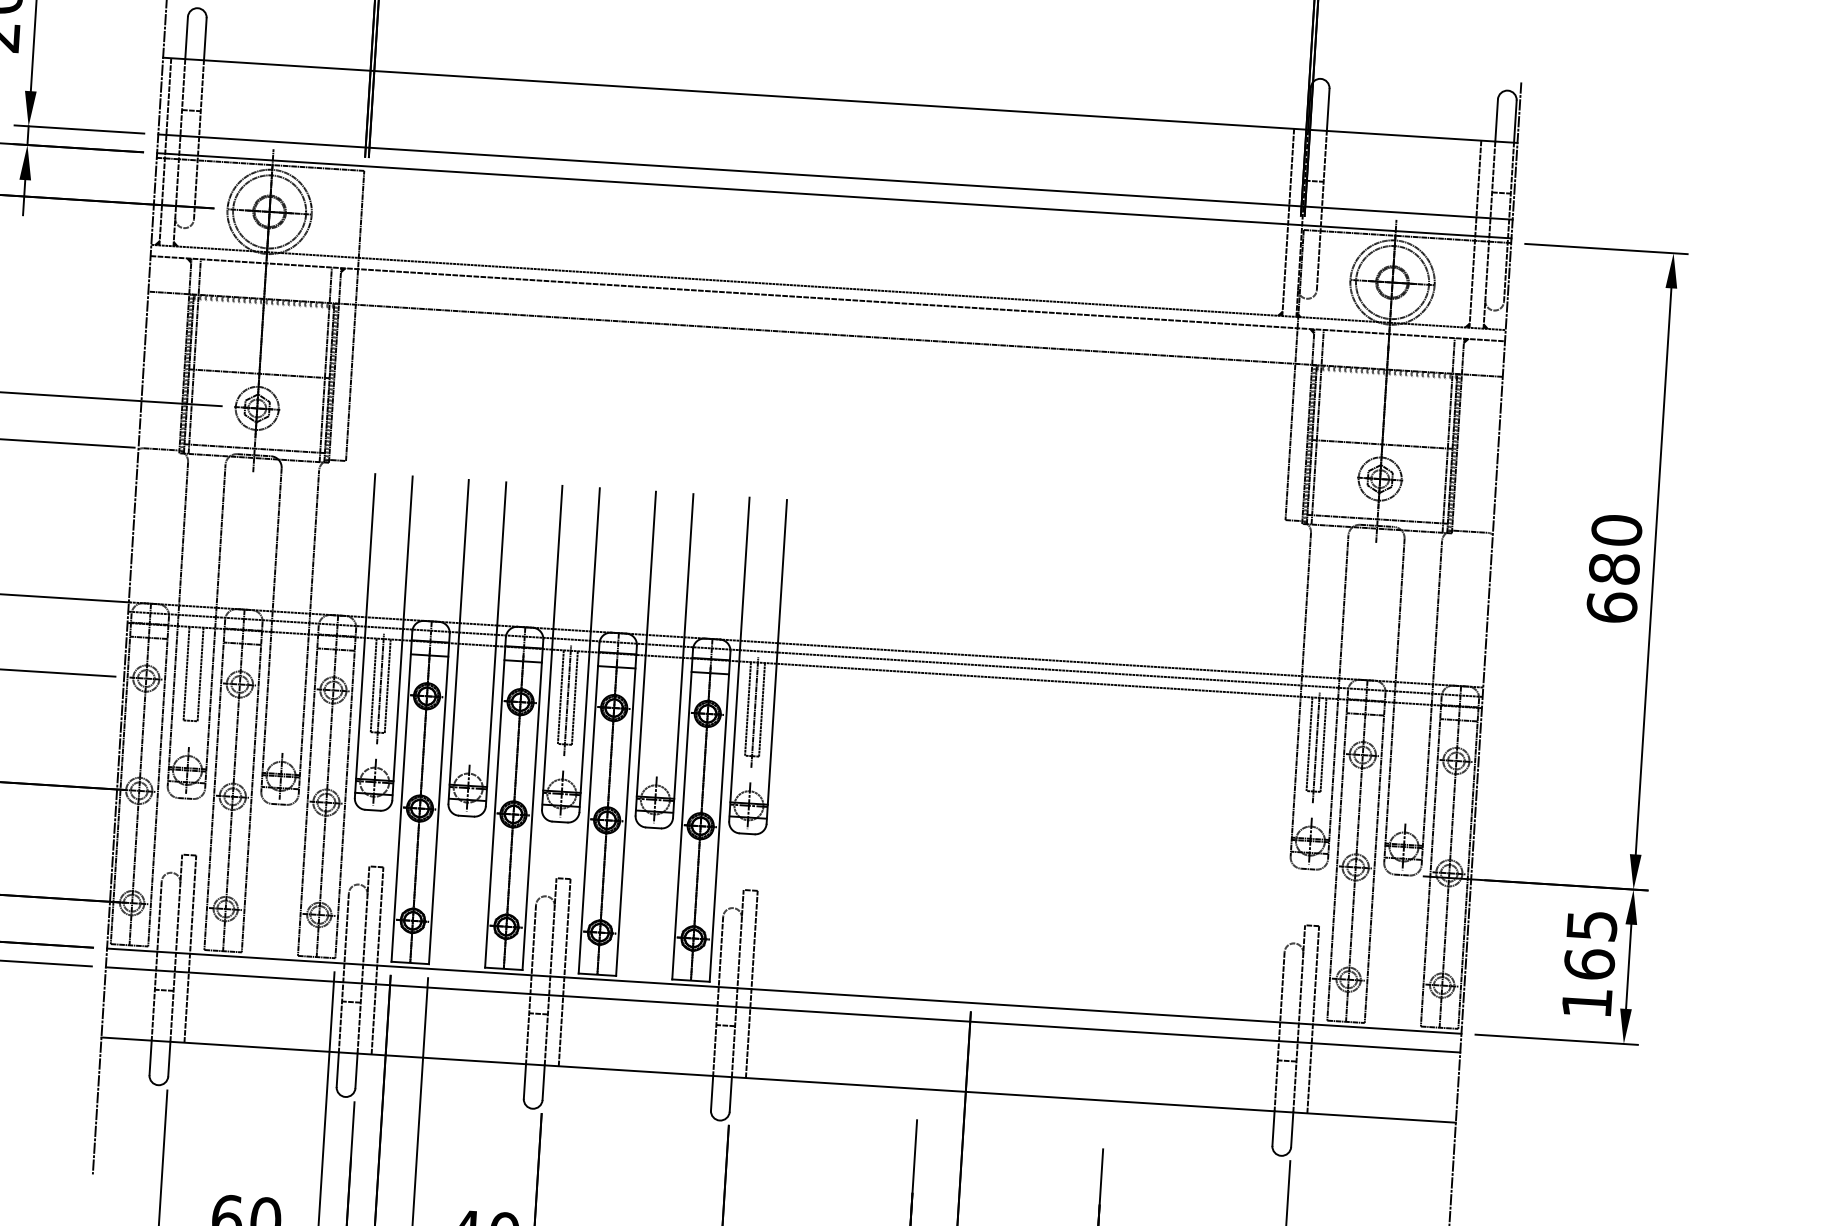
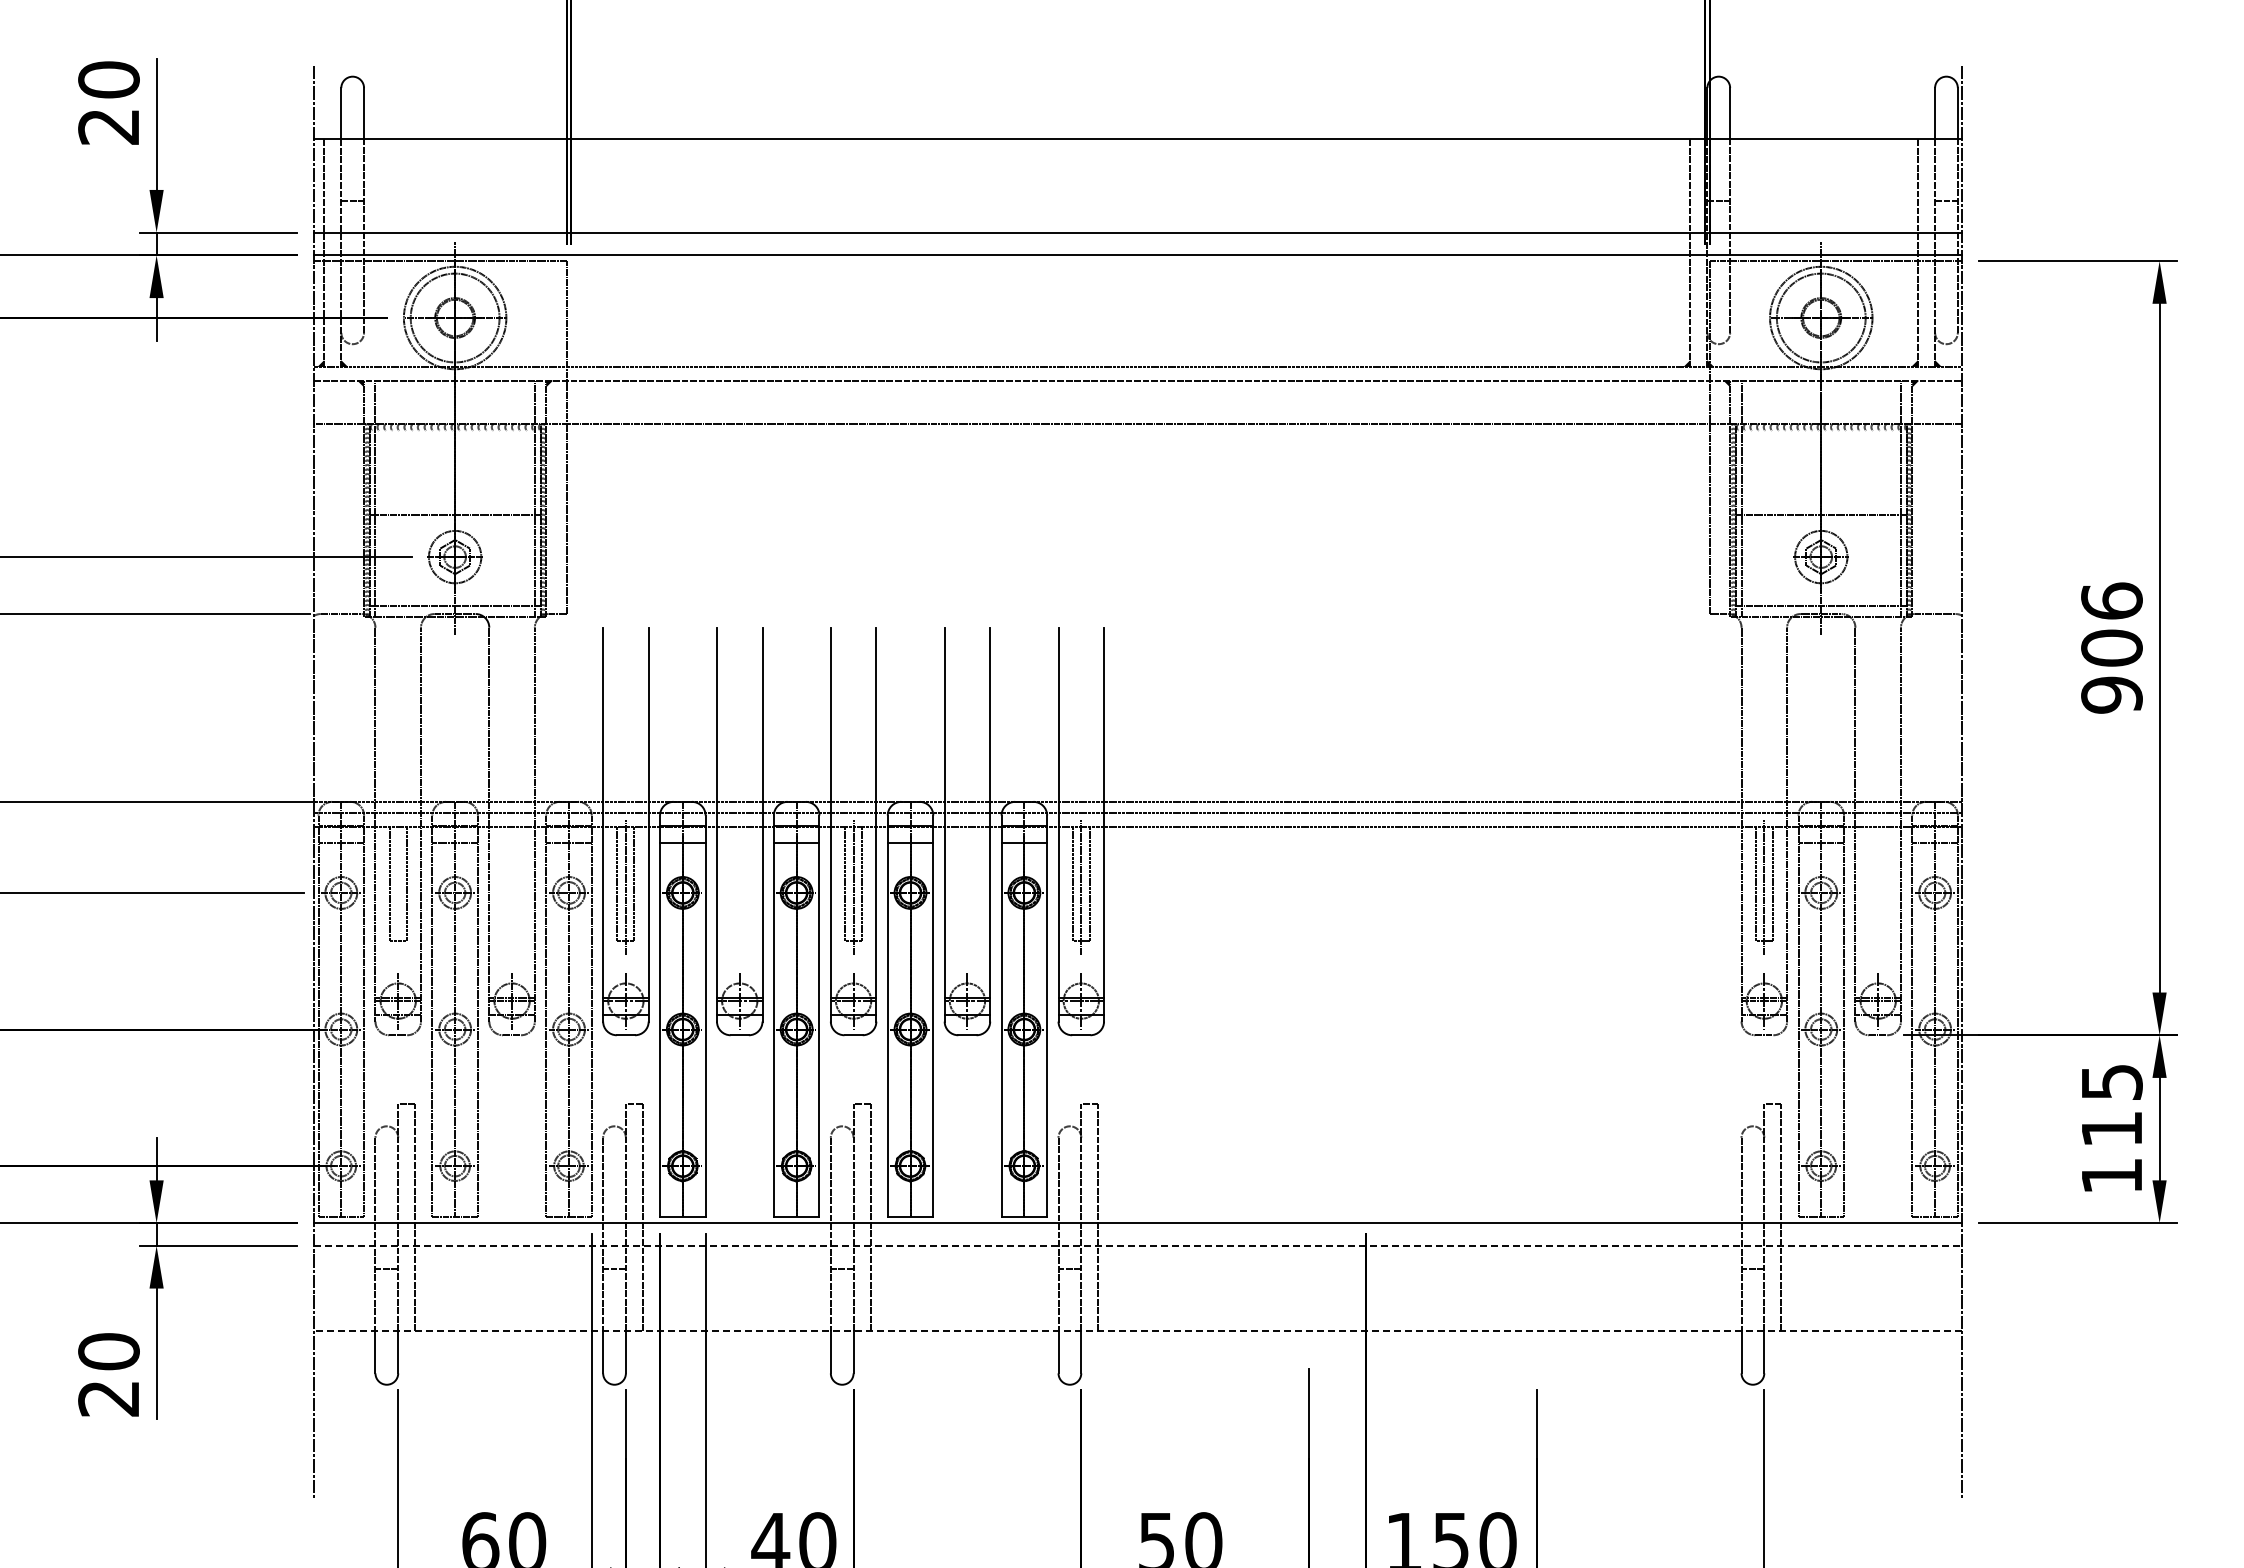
text: (1614, 568) -> (2111, 647), 680 -> 906
text: (1589, 963) -> (2111, 1128), 165 -> 115
line: (783, 1009) -> (1138, 1245), solid -> dashed
line: (778, 1080) -> (1138, 1331), solid -> dashed

